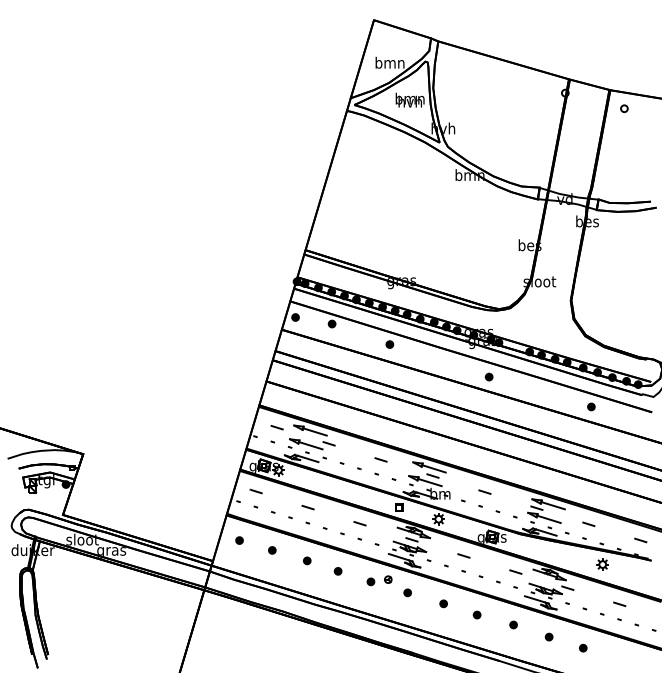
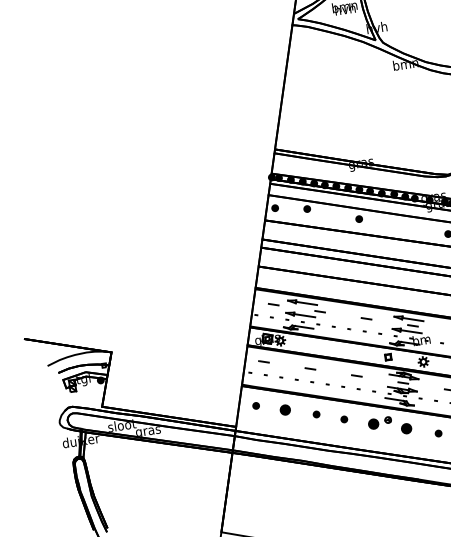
part: (272, 550) -> (285, 410), size x1.6
part: (370, 581) -> (373, 423), size x1.6
part: (407, 592) -> (406, 428), size x1.6

